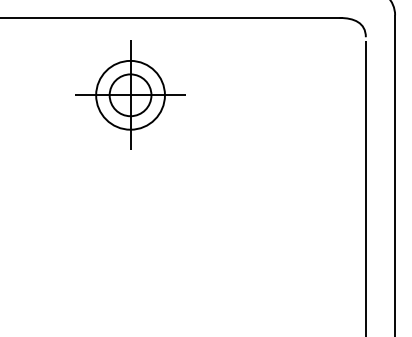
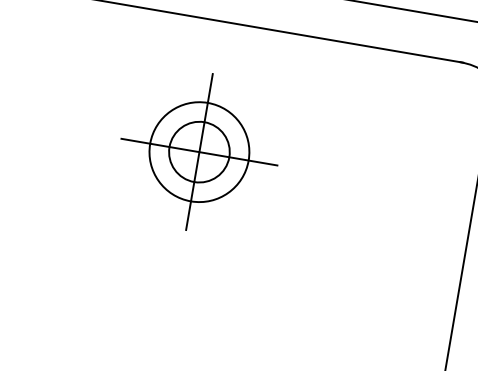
part: (130, 94) -> (199, 150), moved

